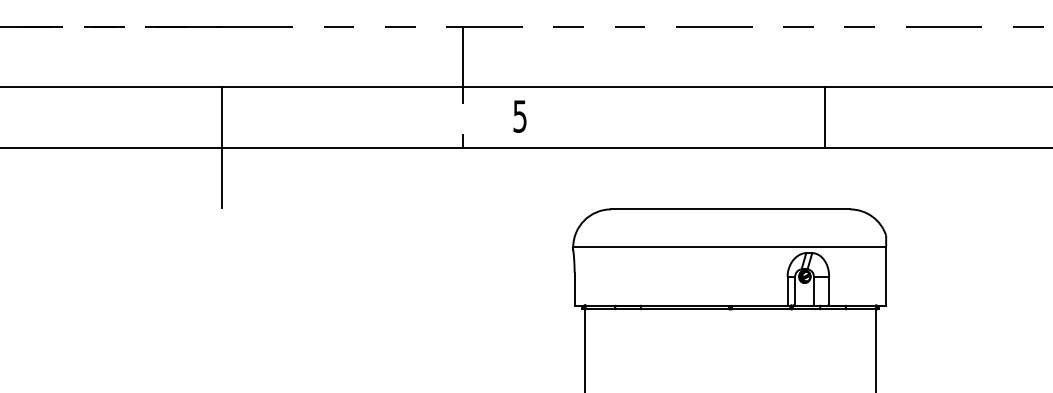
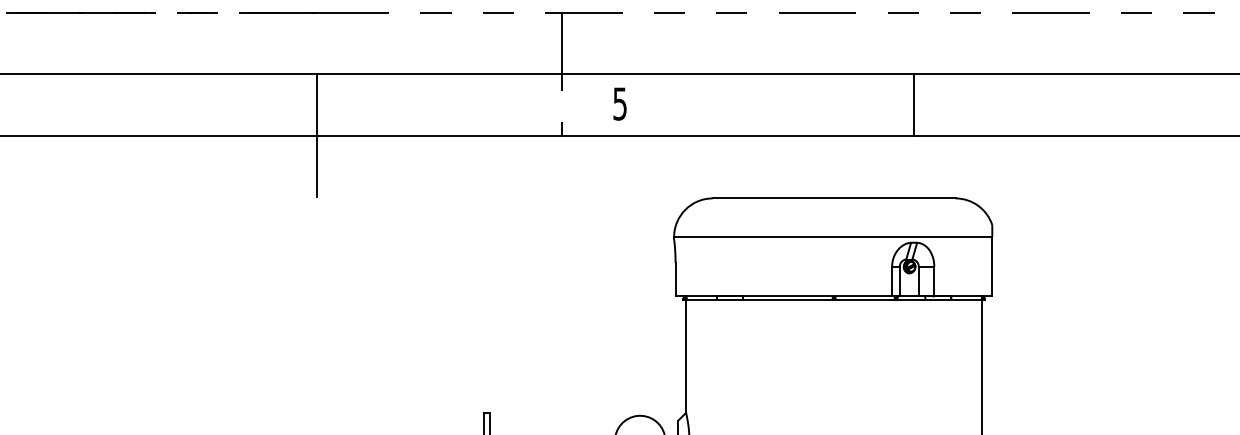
line: (824, 116) -> (913, 104), moved

